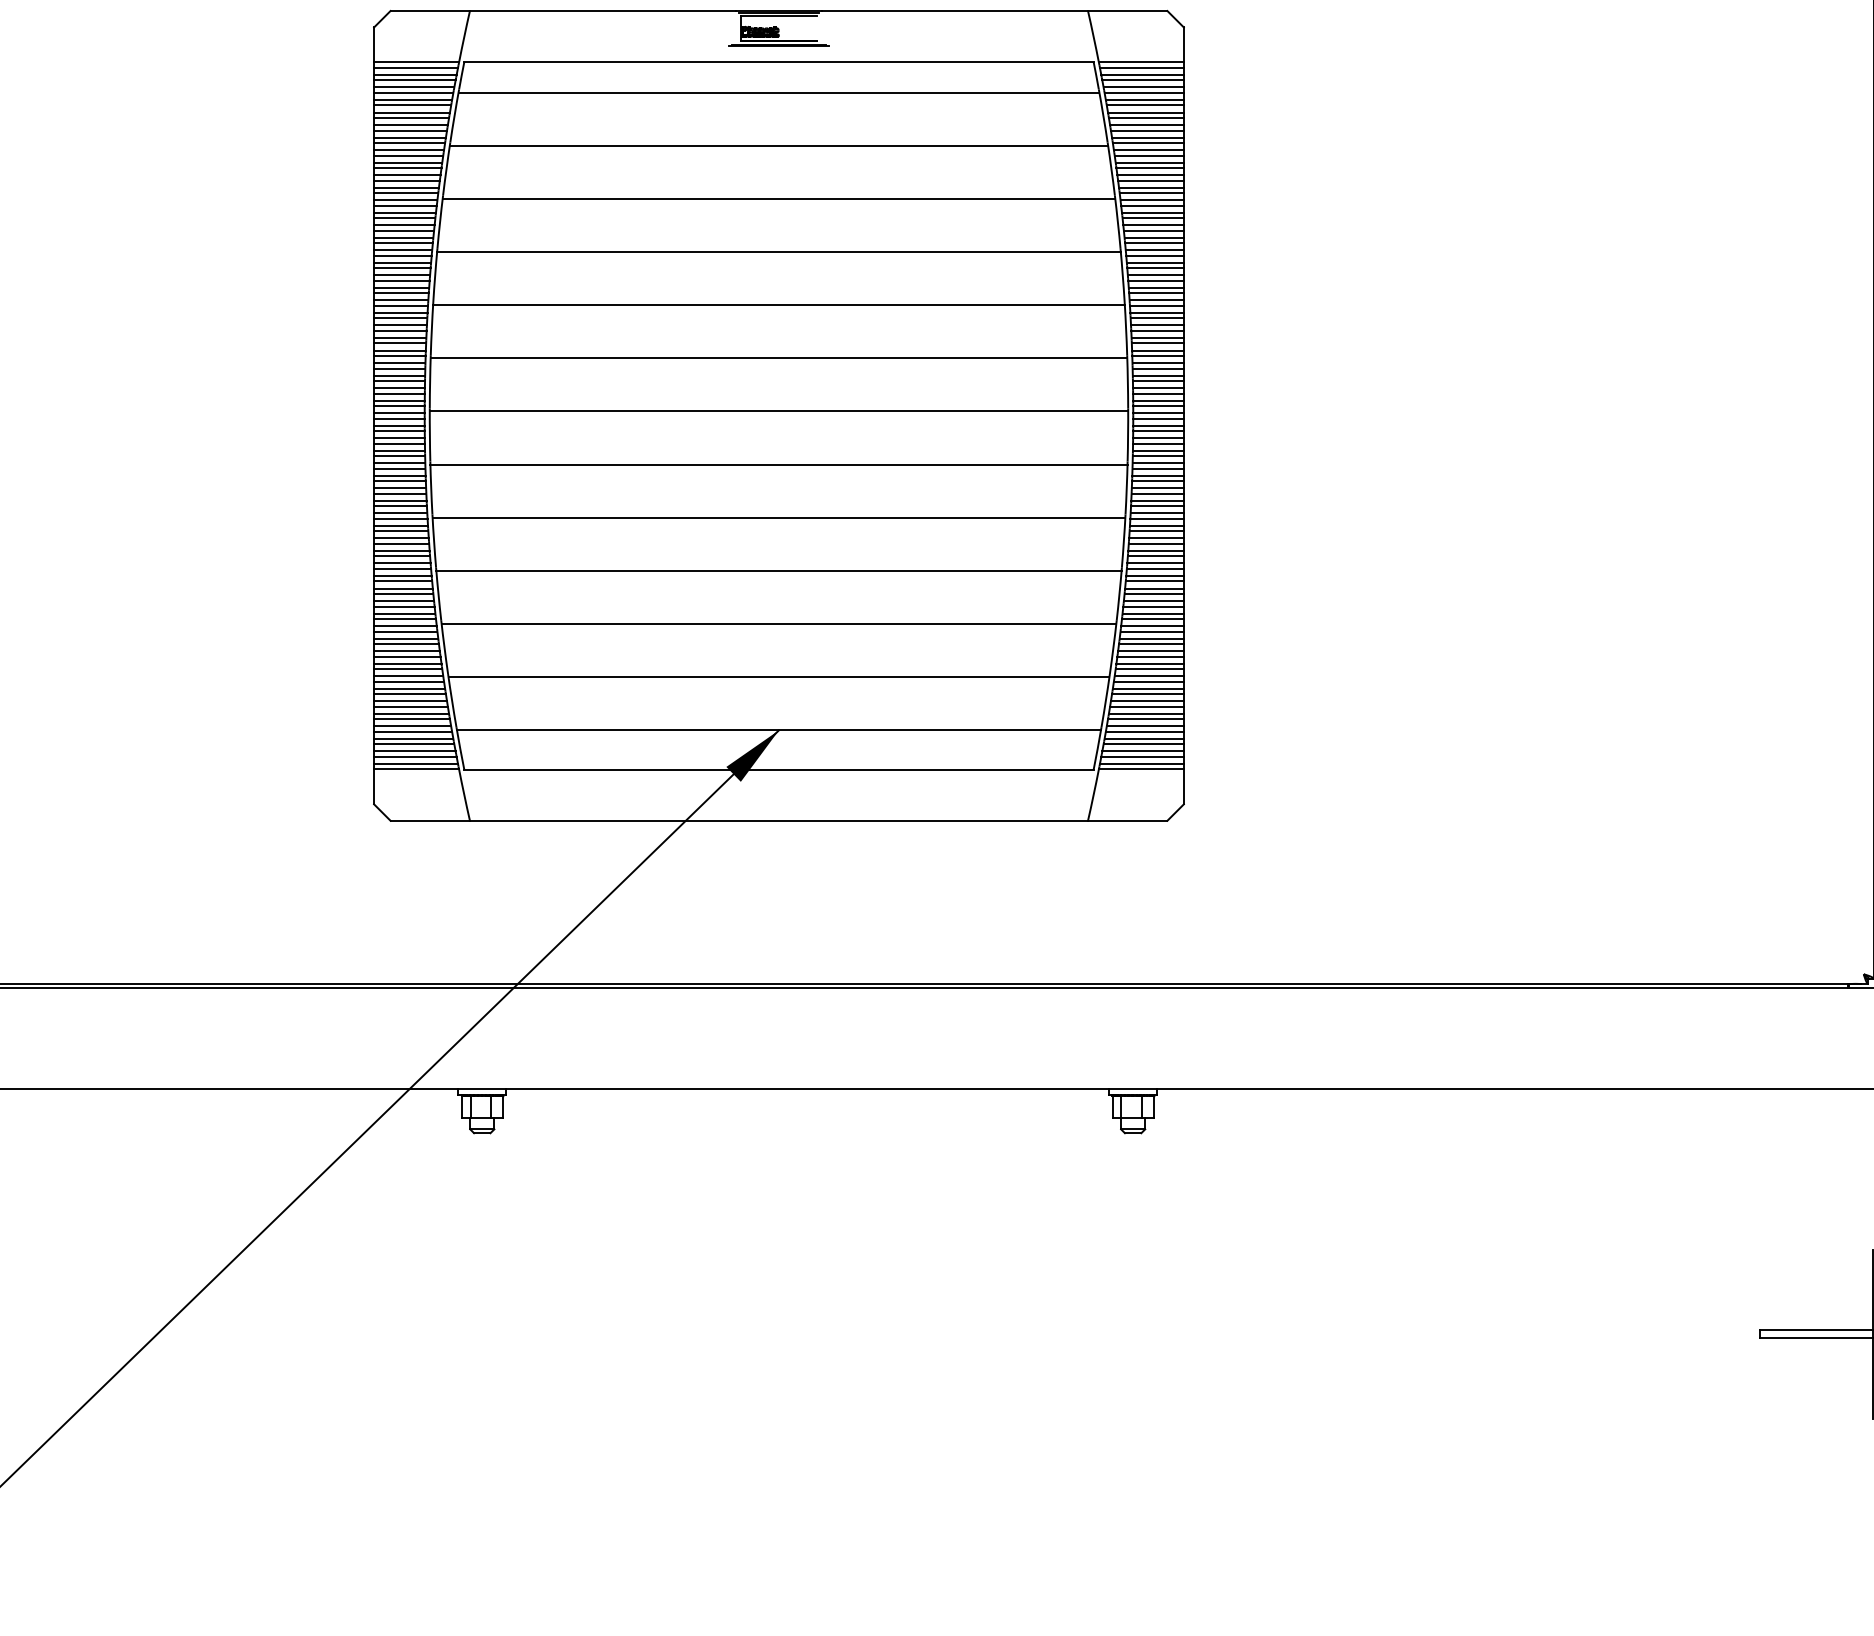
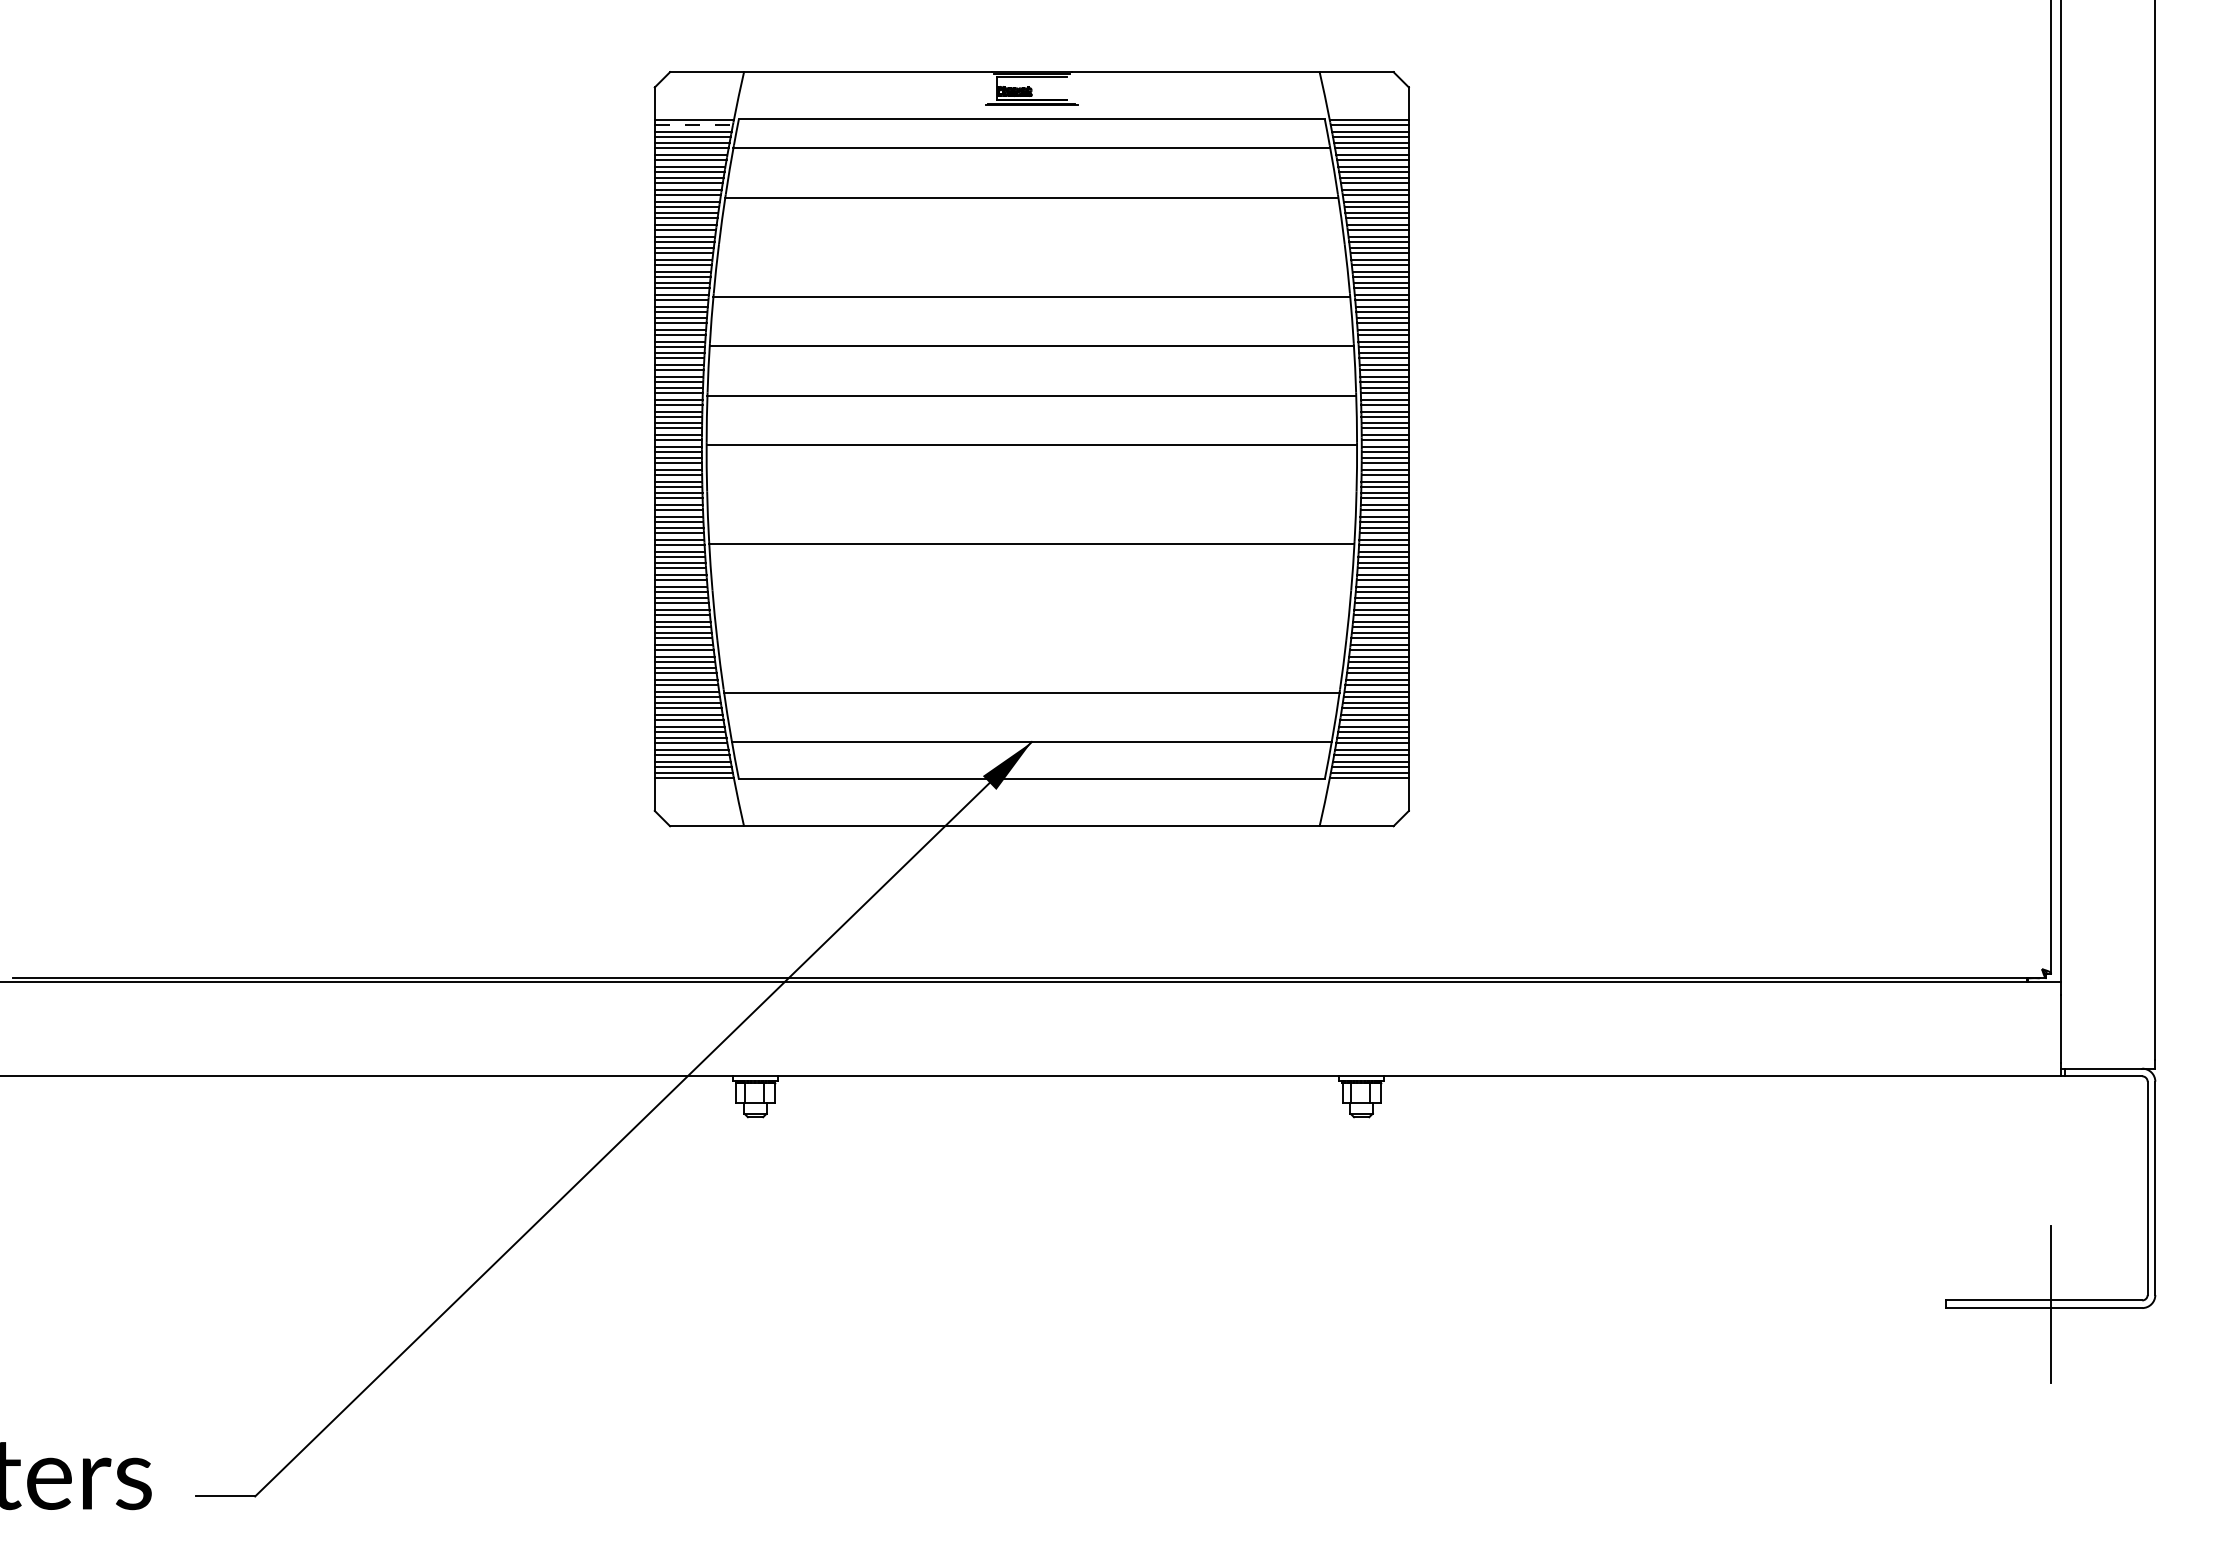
line: (416, 68) -> (694, 125), solid -> dashed
line: (778, 199) -> (1031, 247), removed
line: (778, 464) -> (1031, 494), removed
line: (778, 570) -> (1031, 593), removed
line: (778, 624) -> (1031, 643), removed

